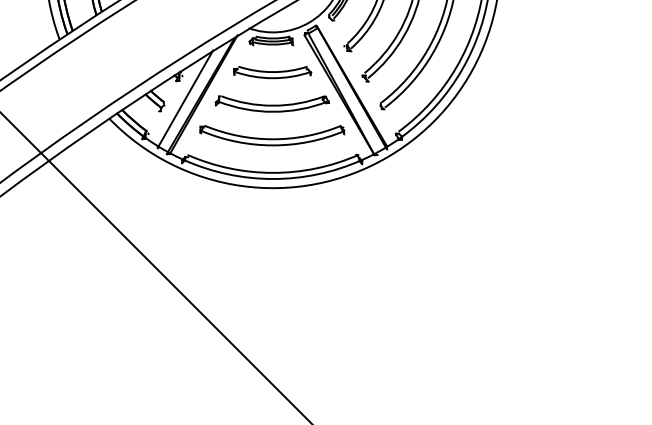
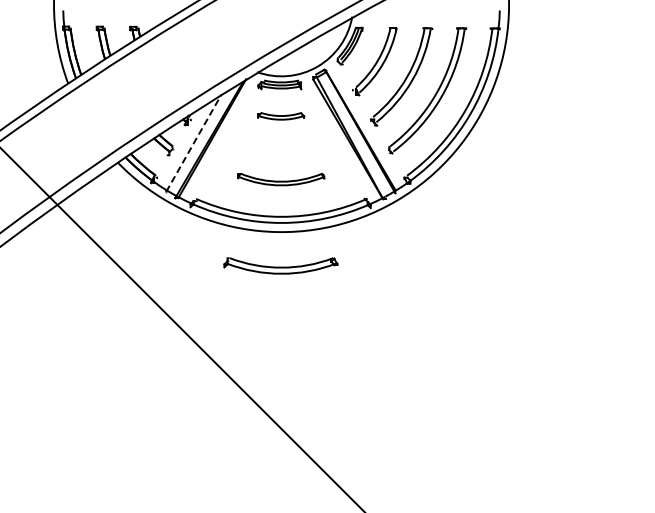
part: (271, 71) -> (280, 115), size x0.6
line: (185, 98) -> (194, 142), solid -> dashed
part: (271, 103) -> (280, 265), moved
part: (272, 135) -> (281, 179), size x0.6

